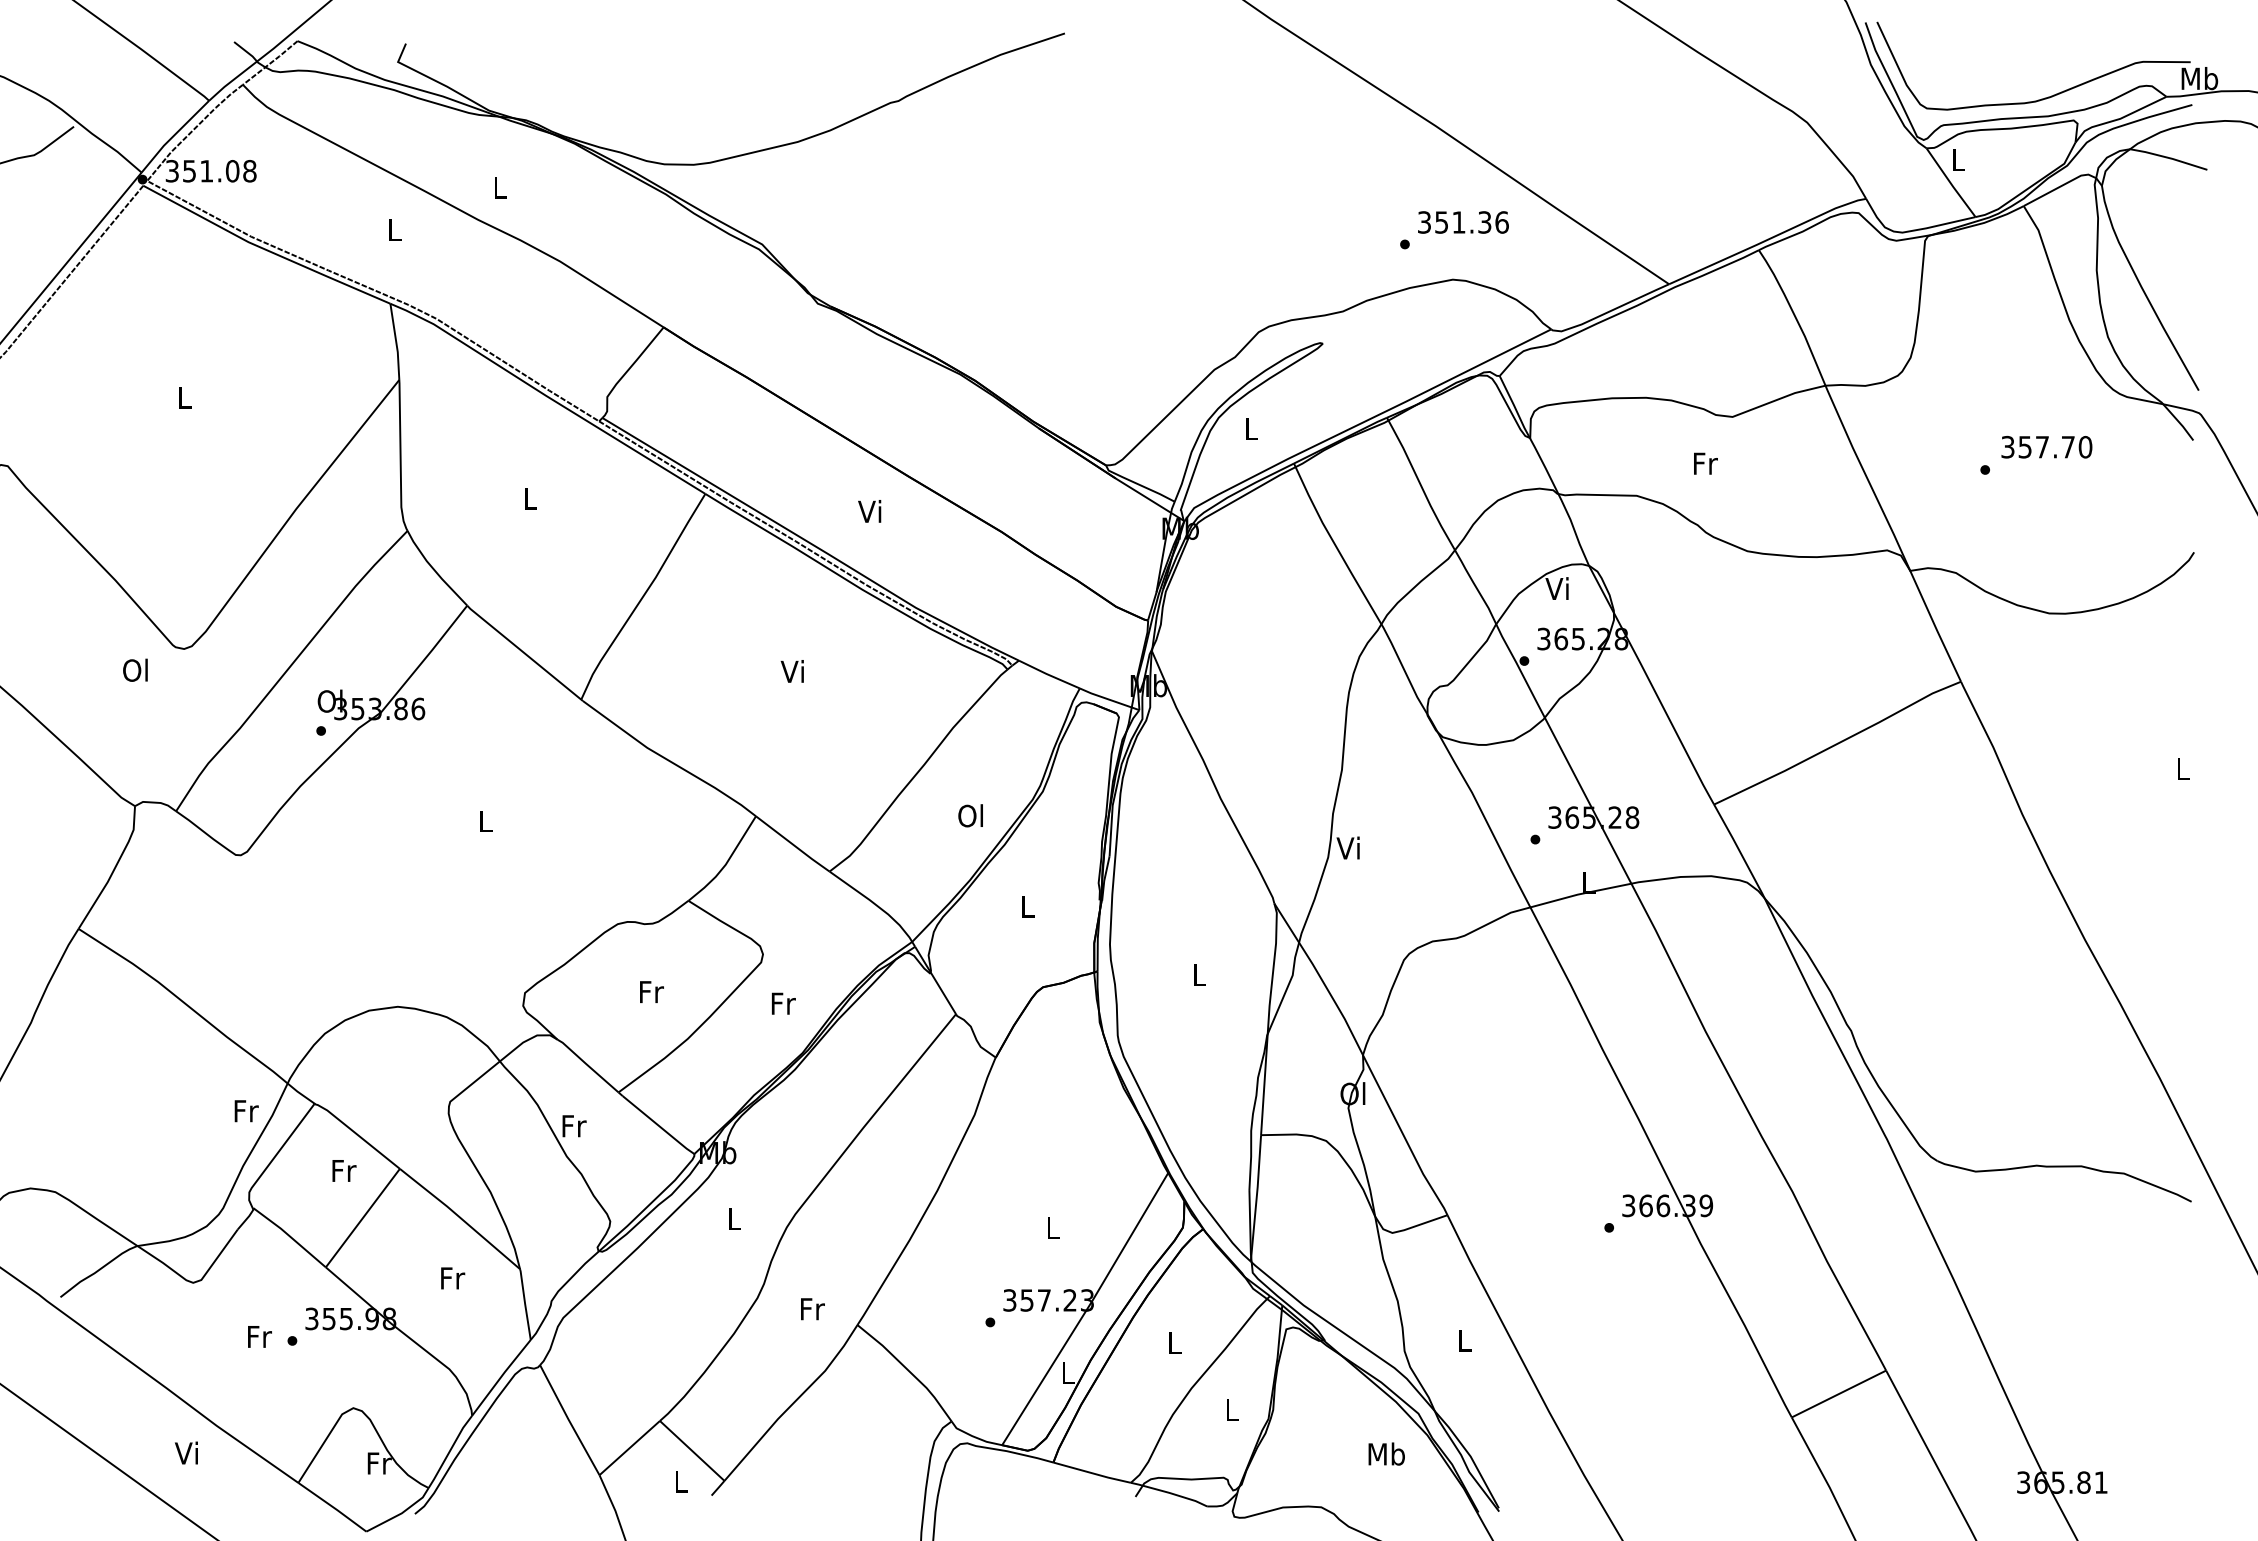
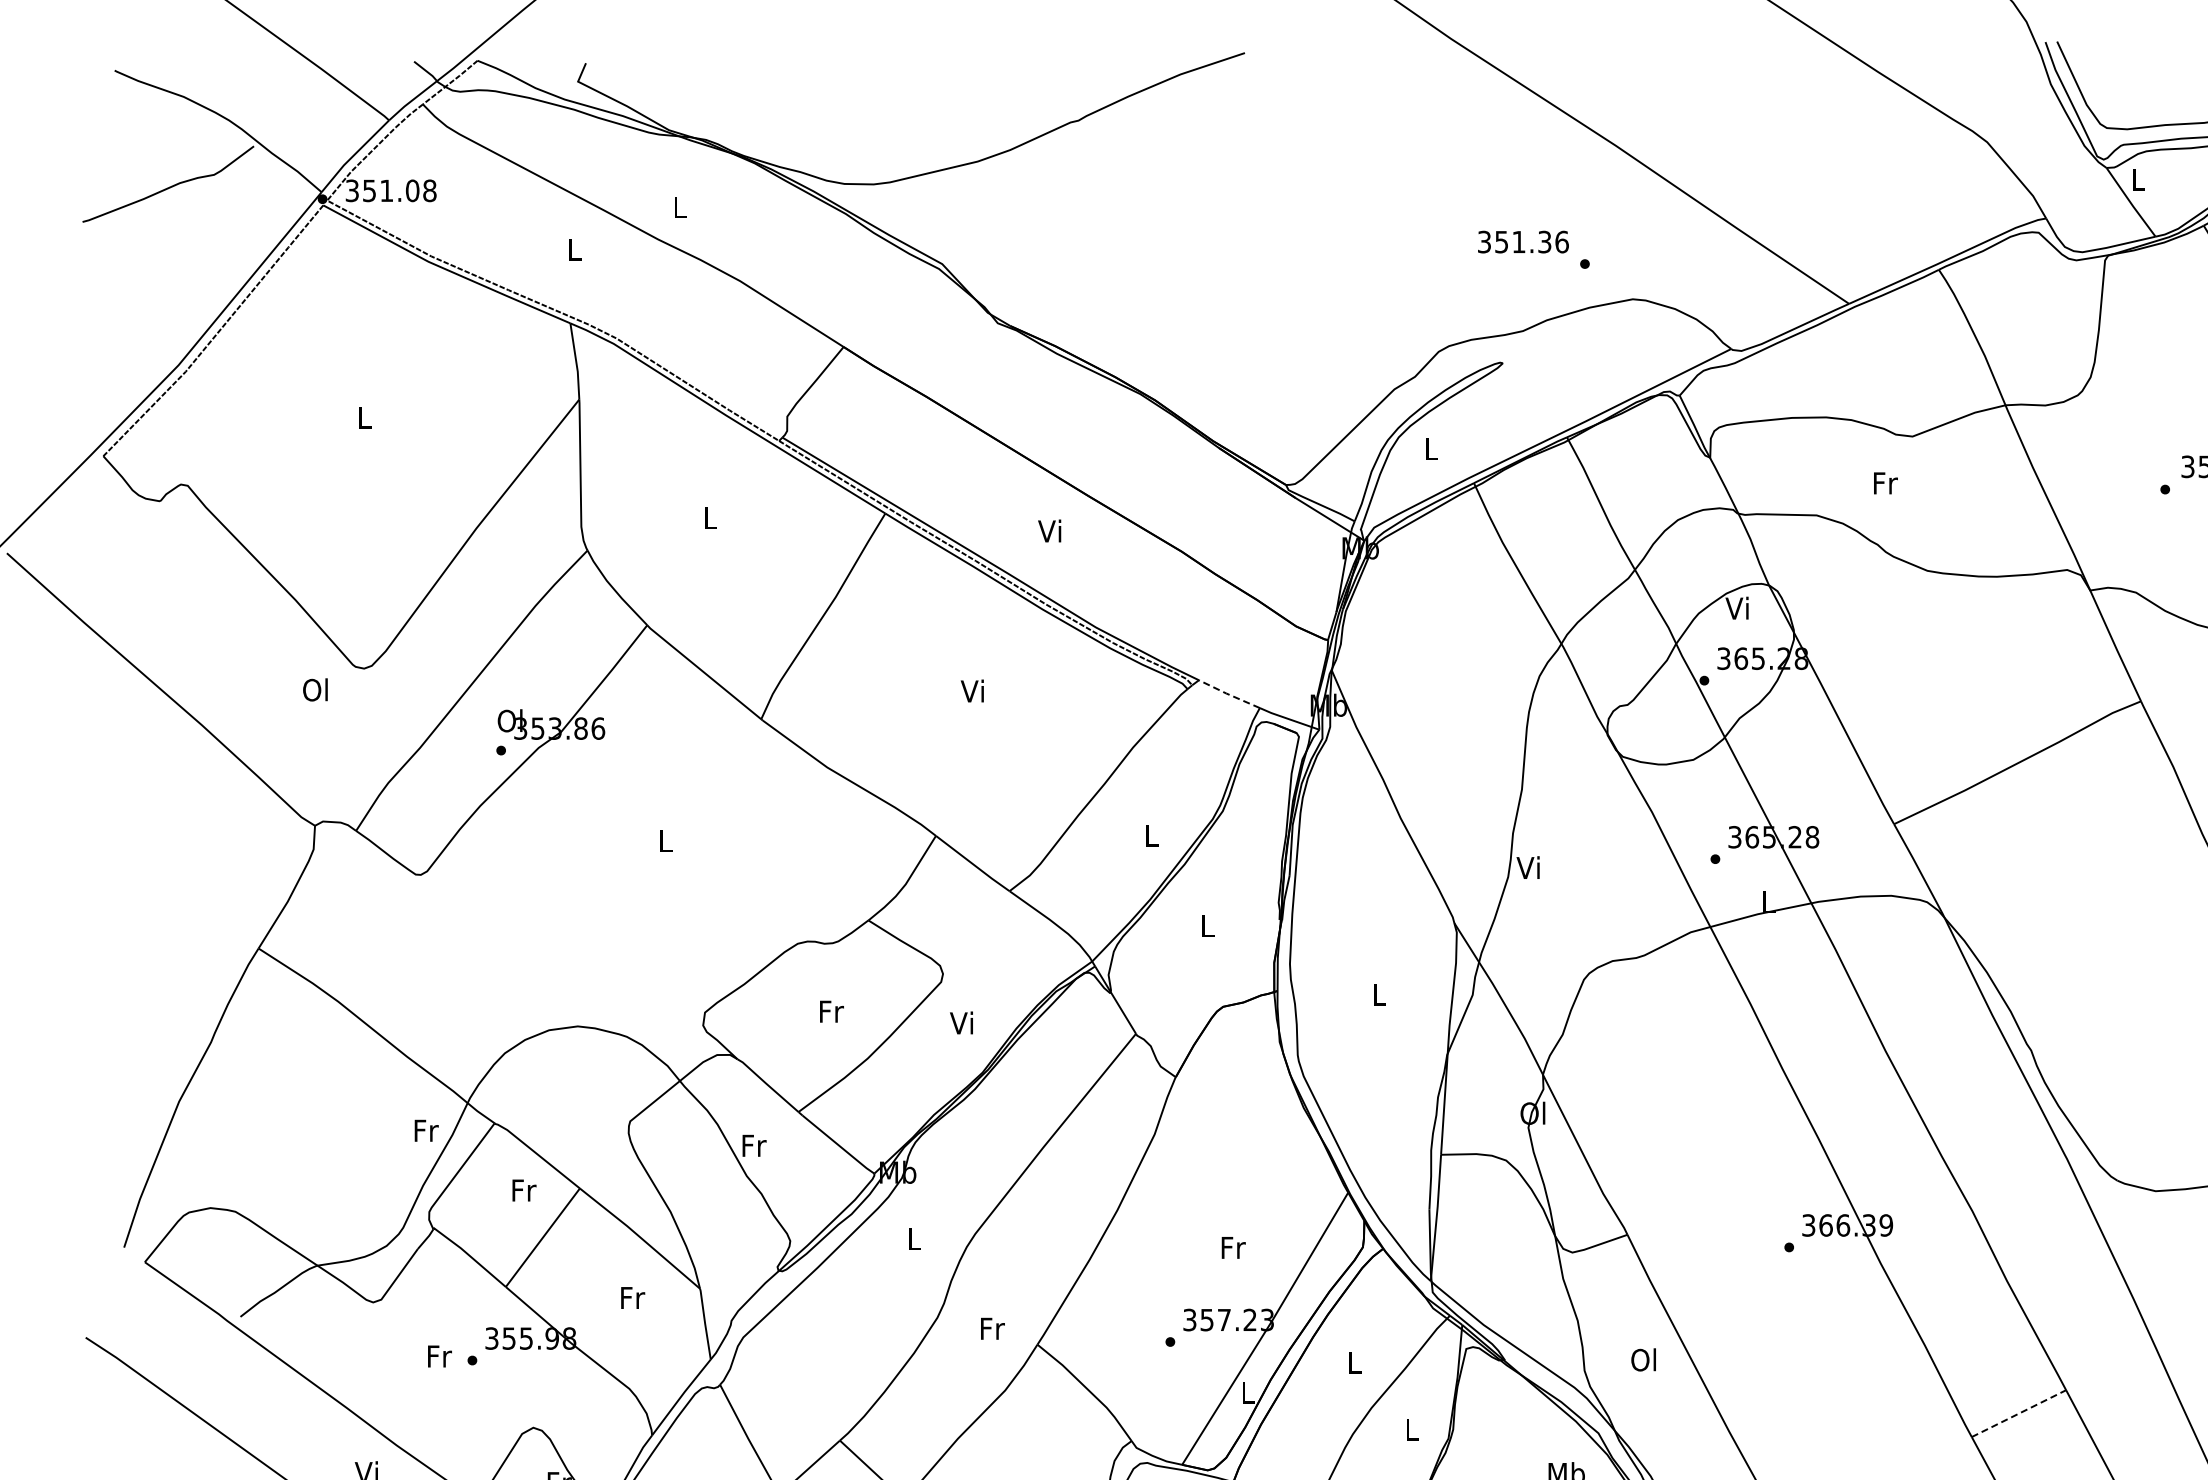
text: (1463, 222) -> (1523, 242), moved
line: (1048, 674) -> (1228, 694), solid -> dashed
text: (970, 815) -> (1150, 835), Ol -> L
text: (782, 1002) -> (962, 1022), Fr -> Vi
text: (1053, 1228) -> (1233, 1248), L -> Fr
text: (1463, 1339) -> (1643, 1359), L -> Ol
line: (1838, 1394) -> (2018, 1414), solid -> dashed

